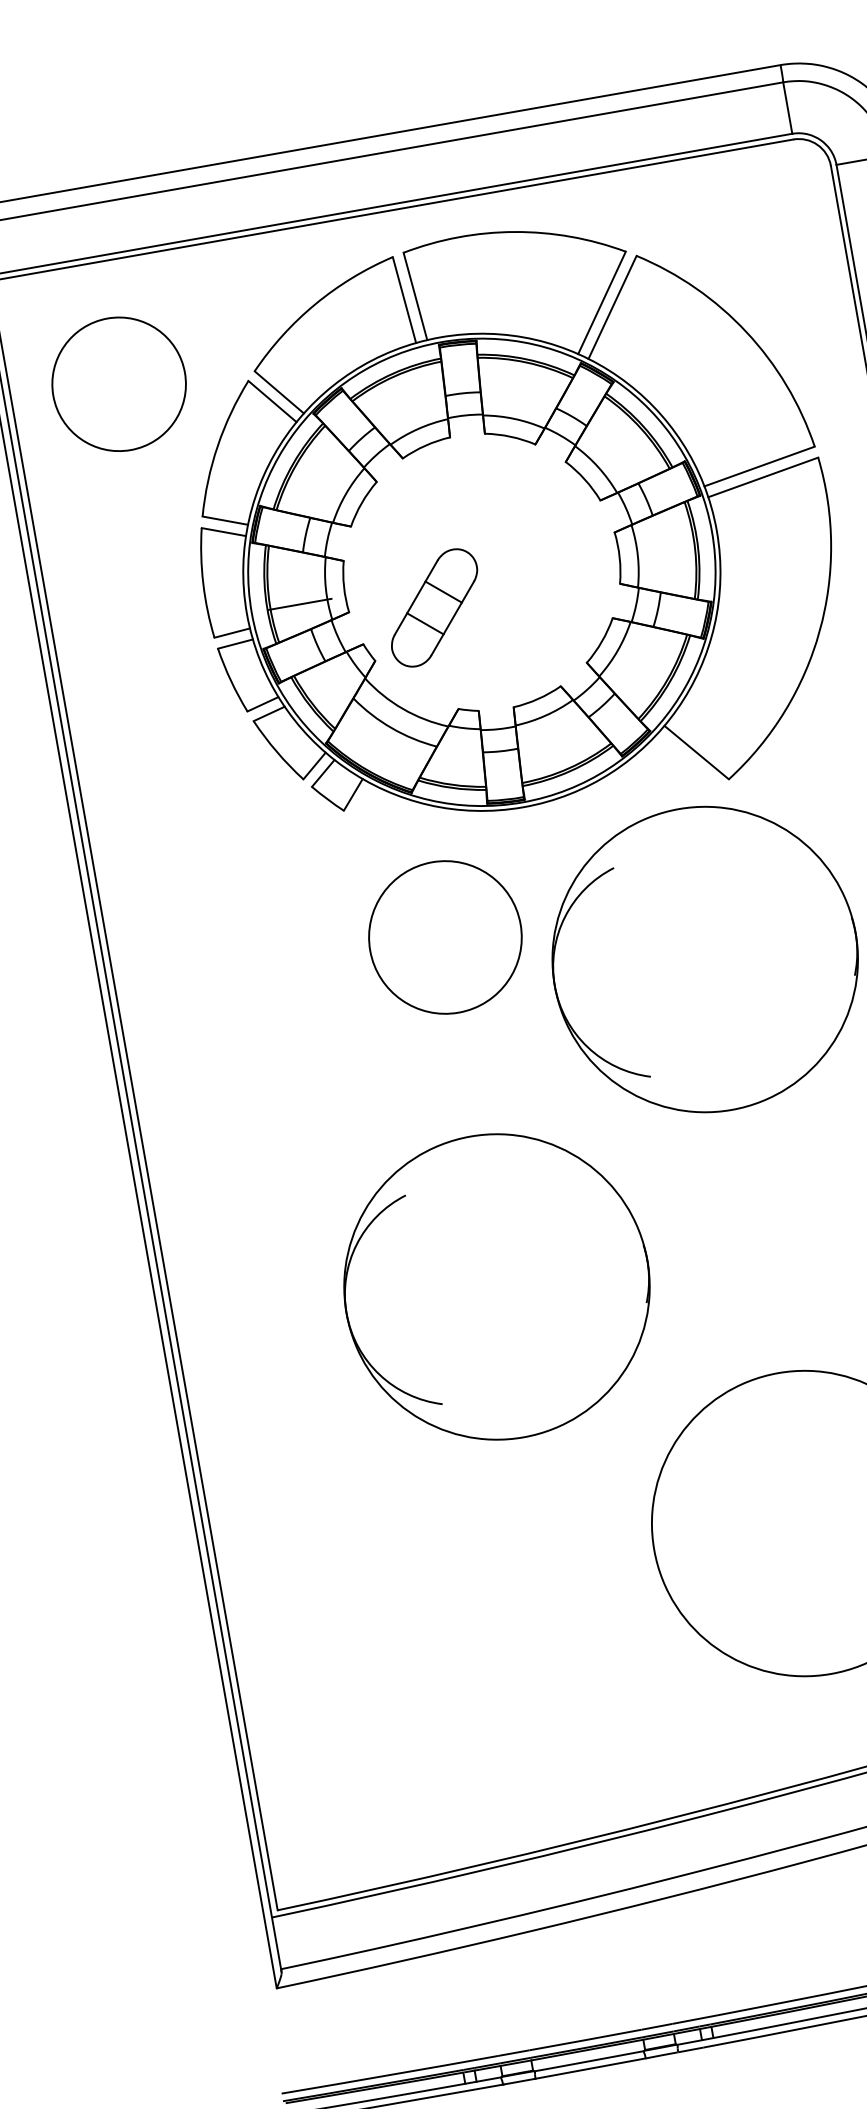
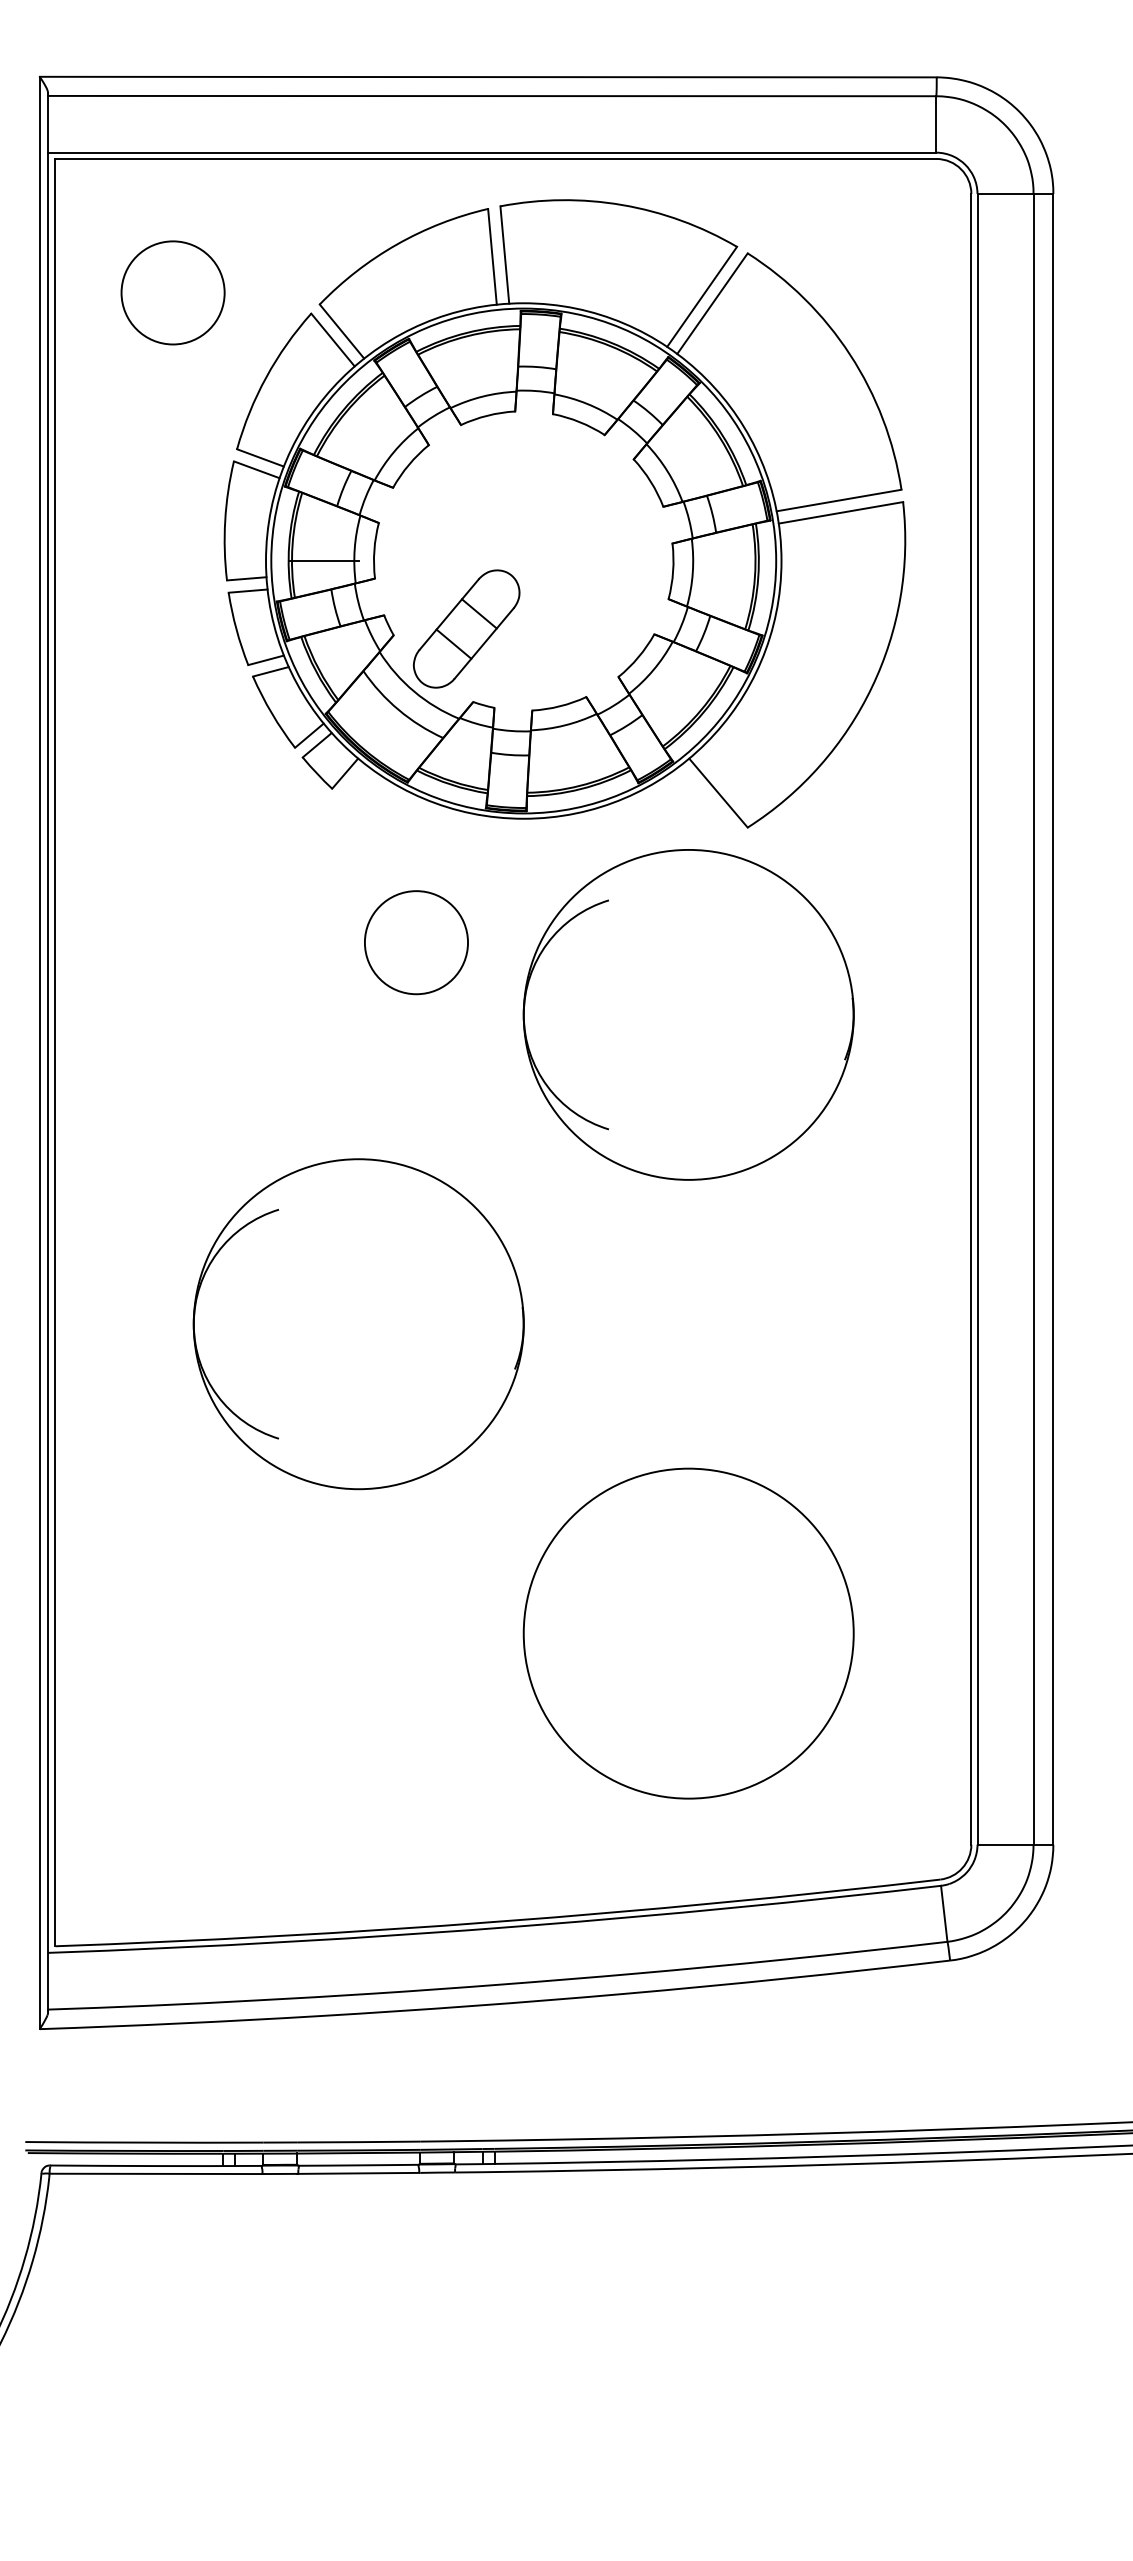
circle: (118, 384) -> (172, 292), size x0.71
part: (434, 607) -> (466, 628), moved
circle: (445, 937) -> (416, 942), size x0.62
part: (496, 1287) -> (358, 1324), moved

